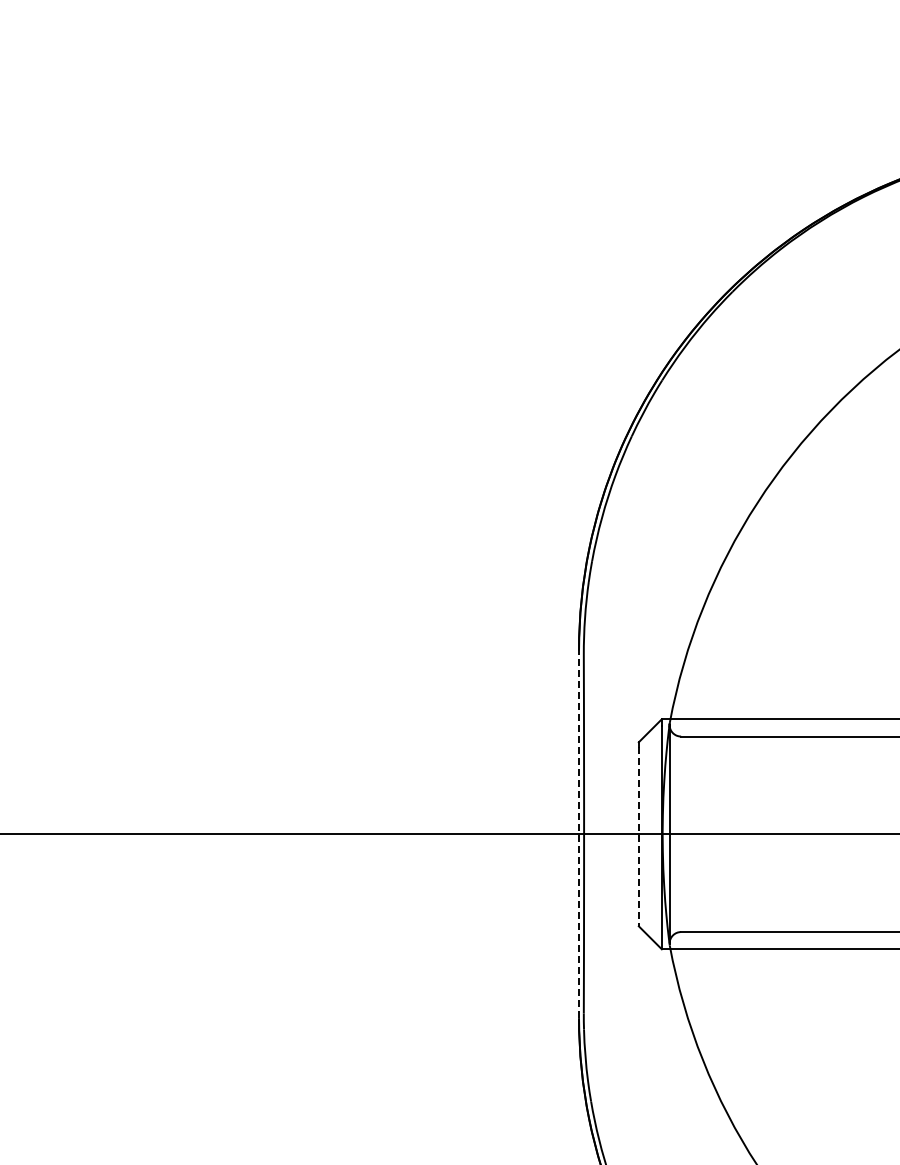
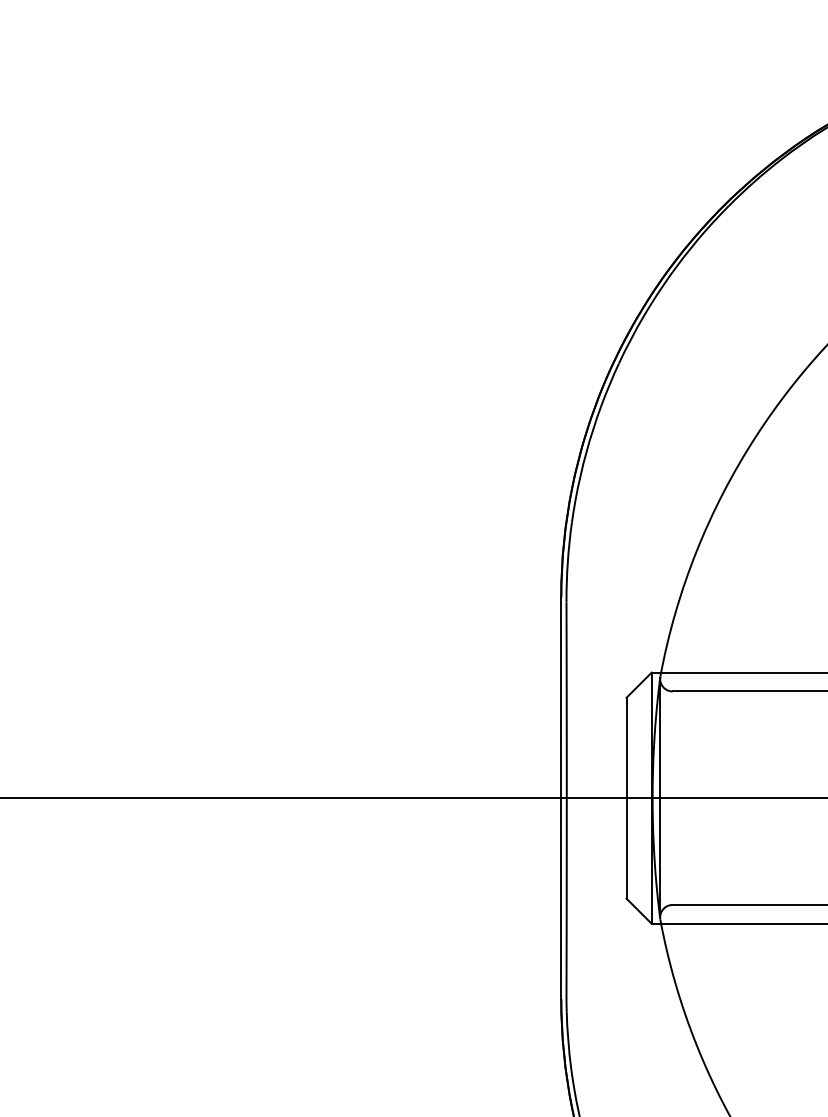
line: (579, 833) -> (561, 797), dashed -> solid
line: (638, 837) -> (626, 801), dashed -> solid

